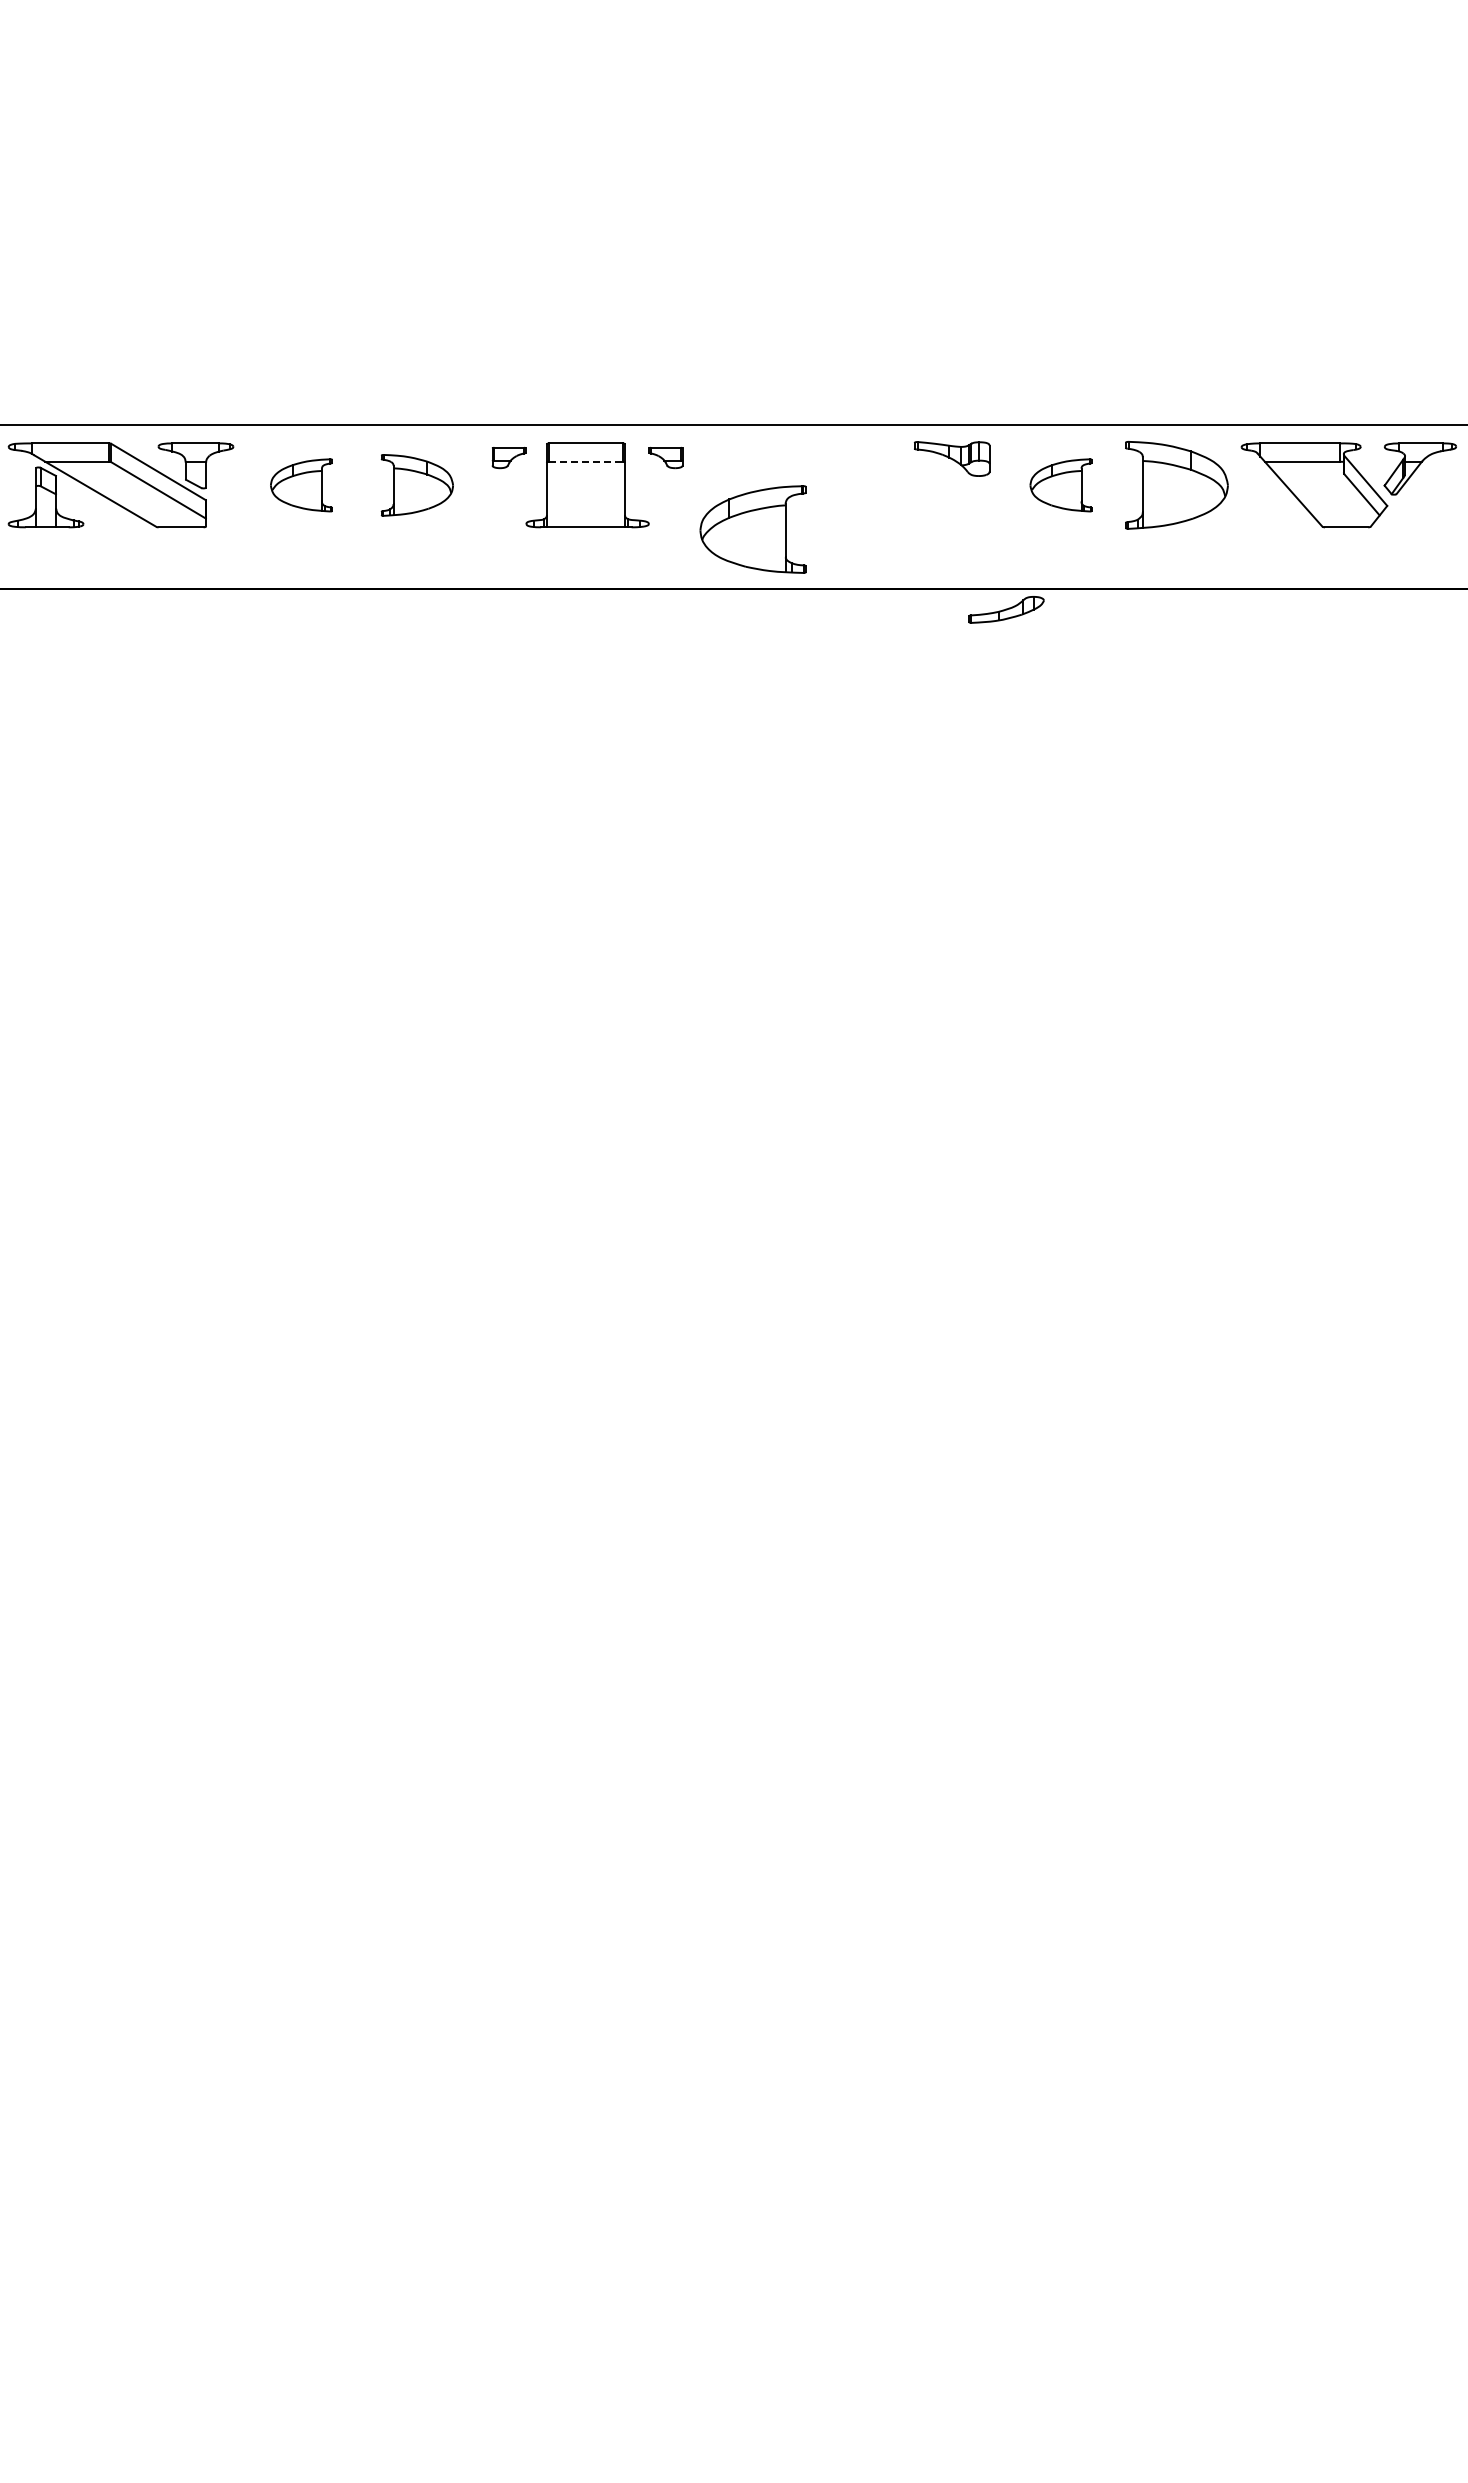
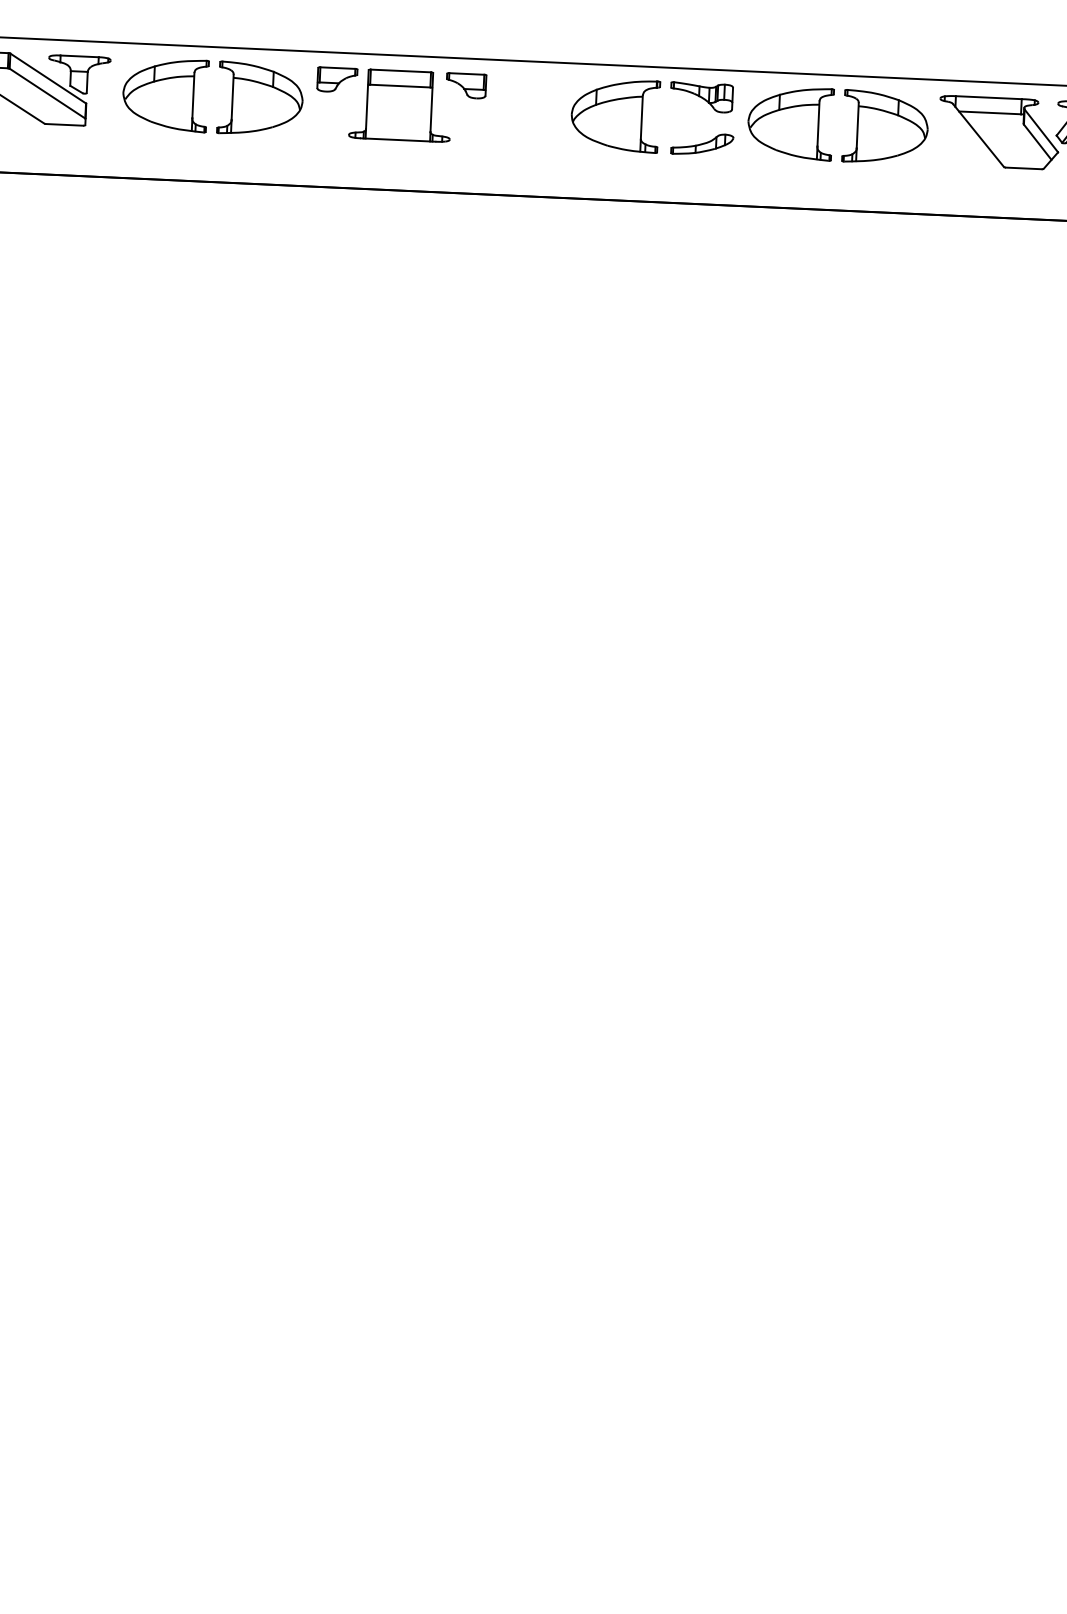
part: (508, 457) -> (336, 79), size x1.43
part: (665, 457) -> (465, 85), size x1.43
line: (585, 461) -> (399, 85), dashed -> solid
part: (301, 485) -> (165, 94), size x1.67
part: (417, 485) -> (260, 99), size x1.43
part: (1060, 485) -> (789, 123), size x1.67
part: (752, 529) -> (614, 115), moved
part: (1006, 609) -> (702, 144), moved

